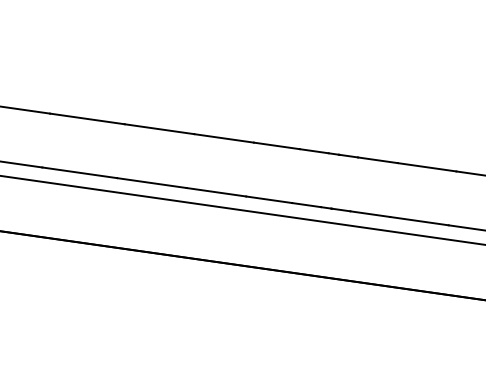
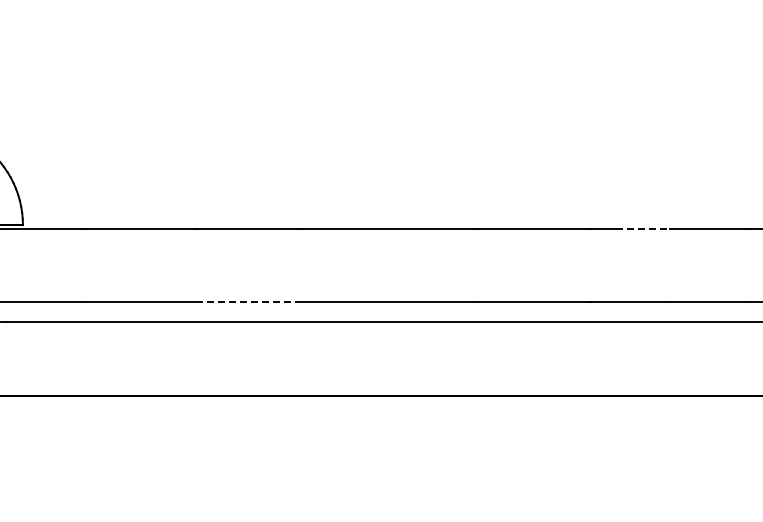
line: (378, 160) -> (643, 228), solid -> dashed
line: (79, 172) -> (246, 302), solid -> dashed

